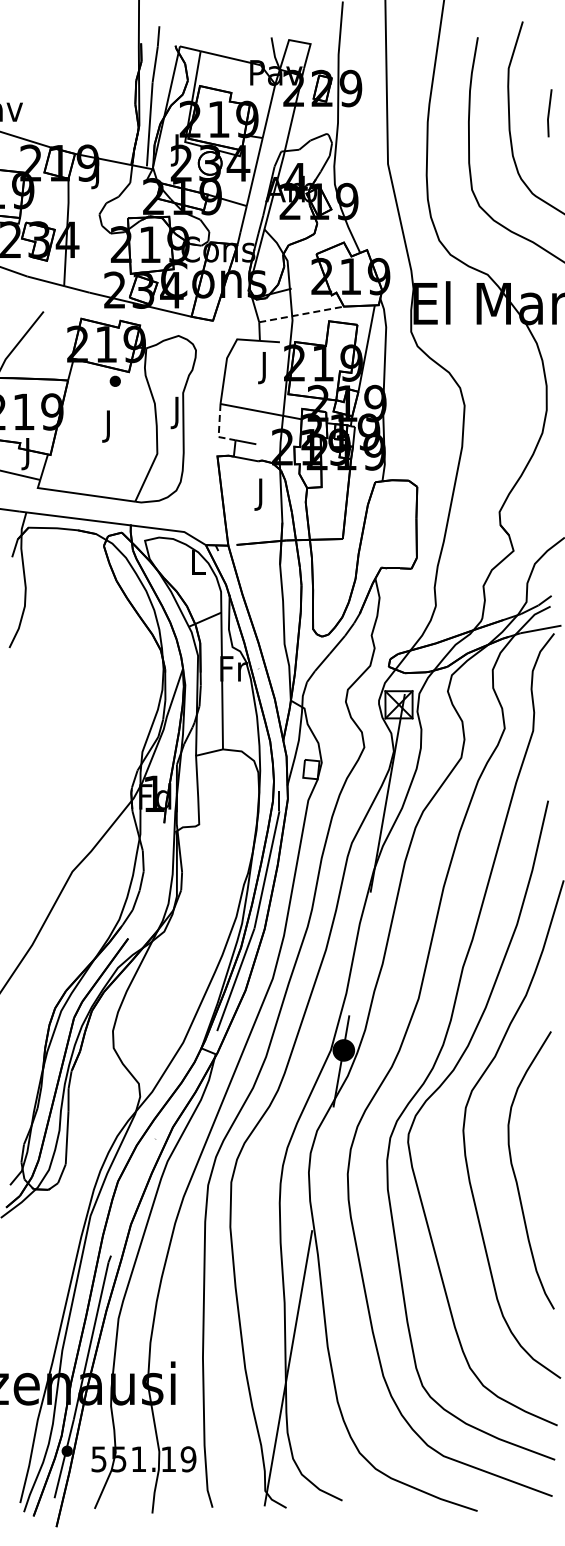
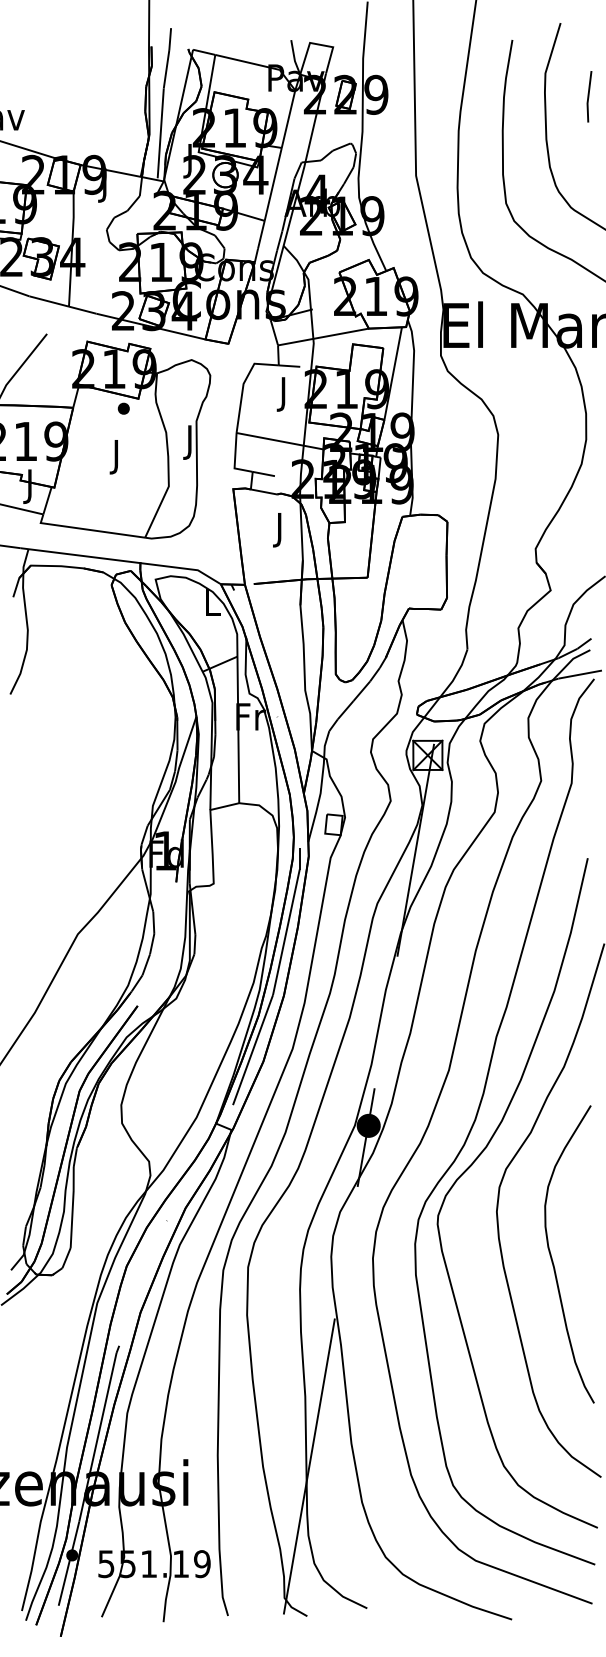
line: (549, 113) -> (589, 96), moved
line: (302, 314) -> (324, 337), dashed -> solid
line: (219, 430) -> (235, 461), dashed -> solid

